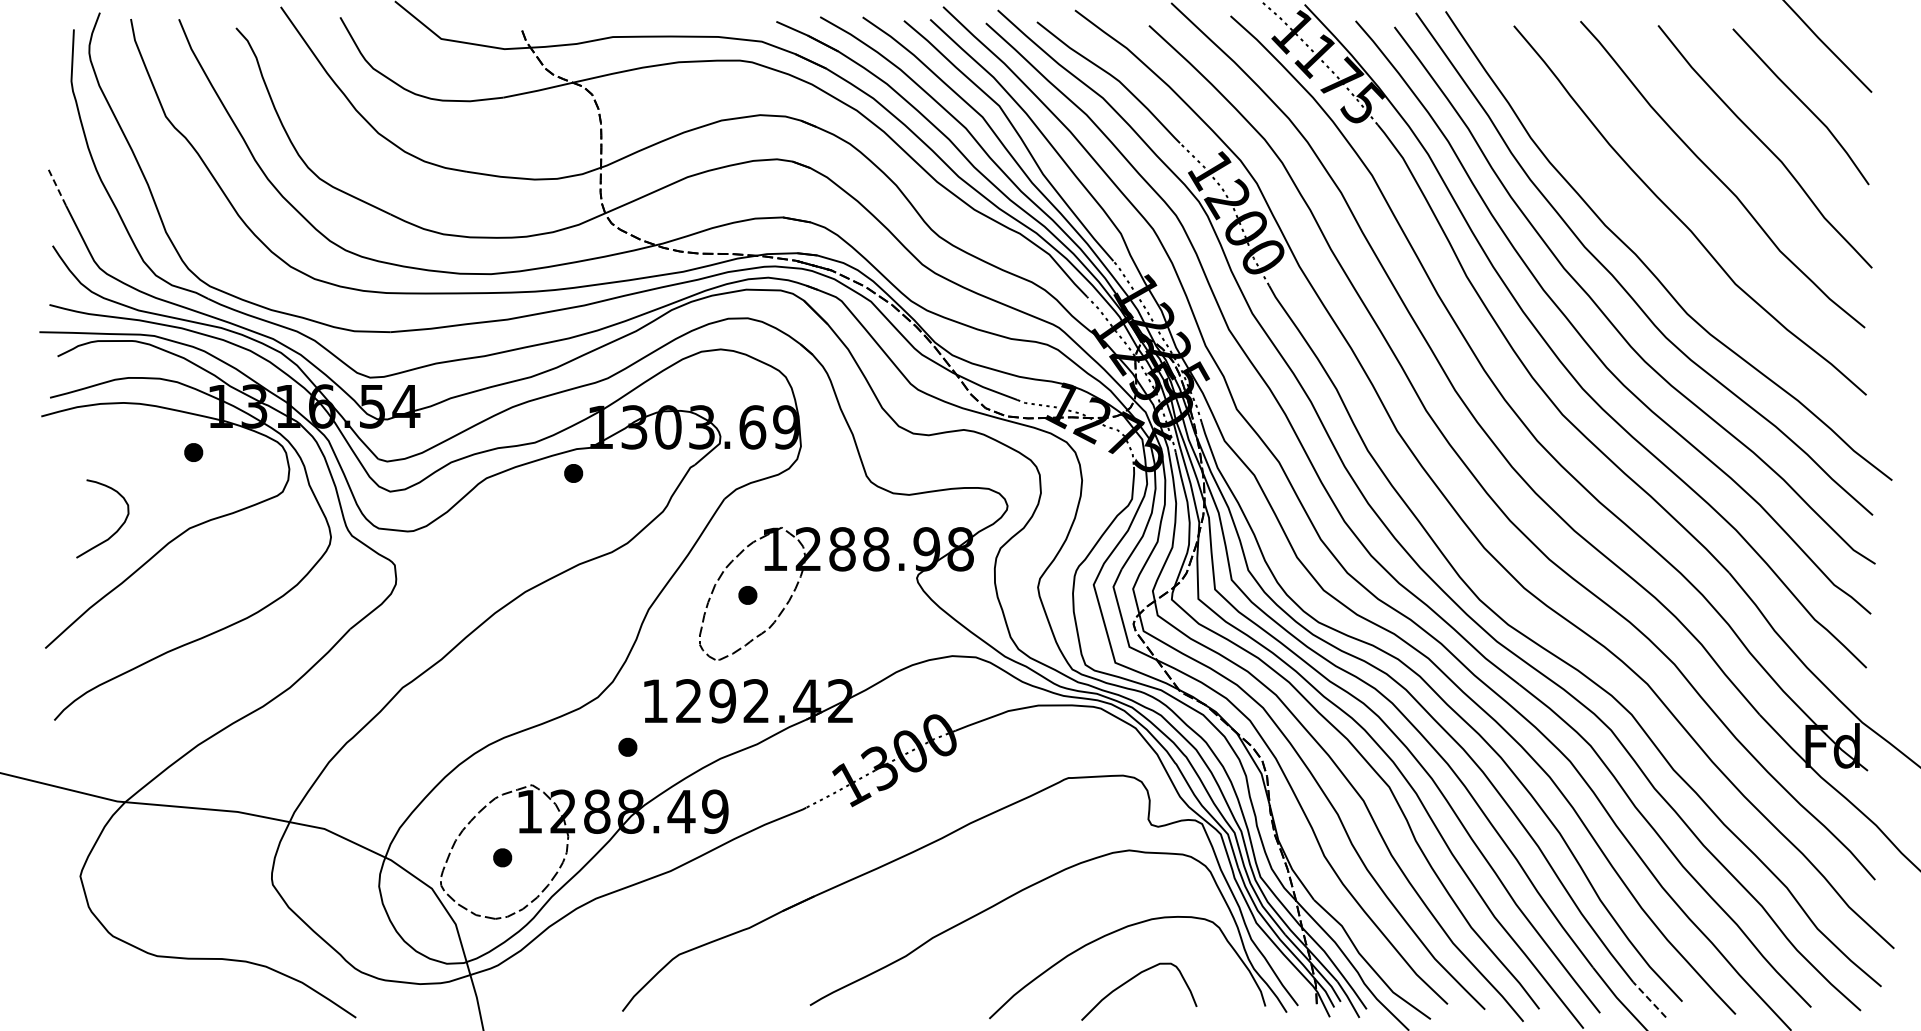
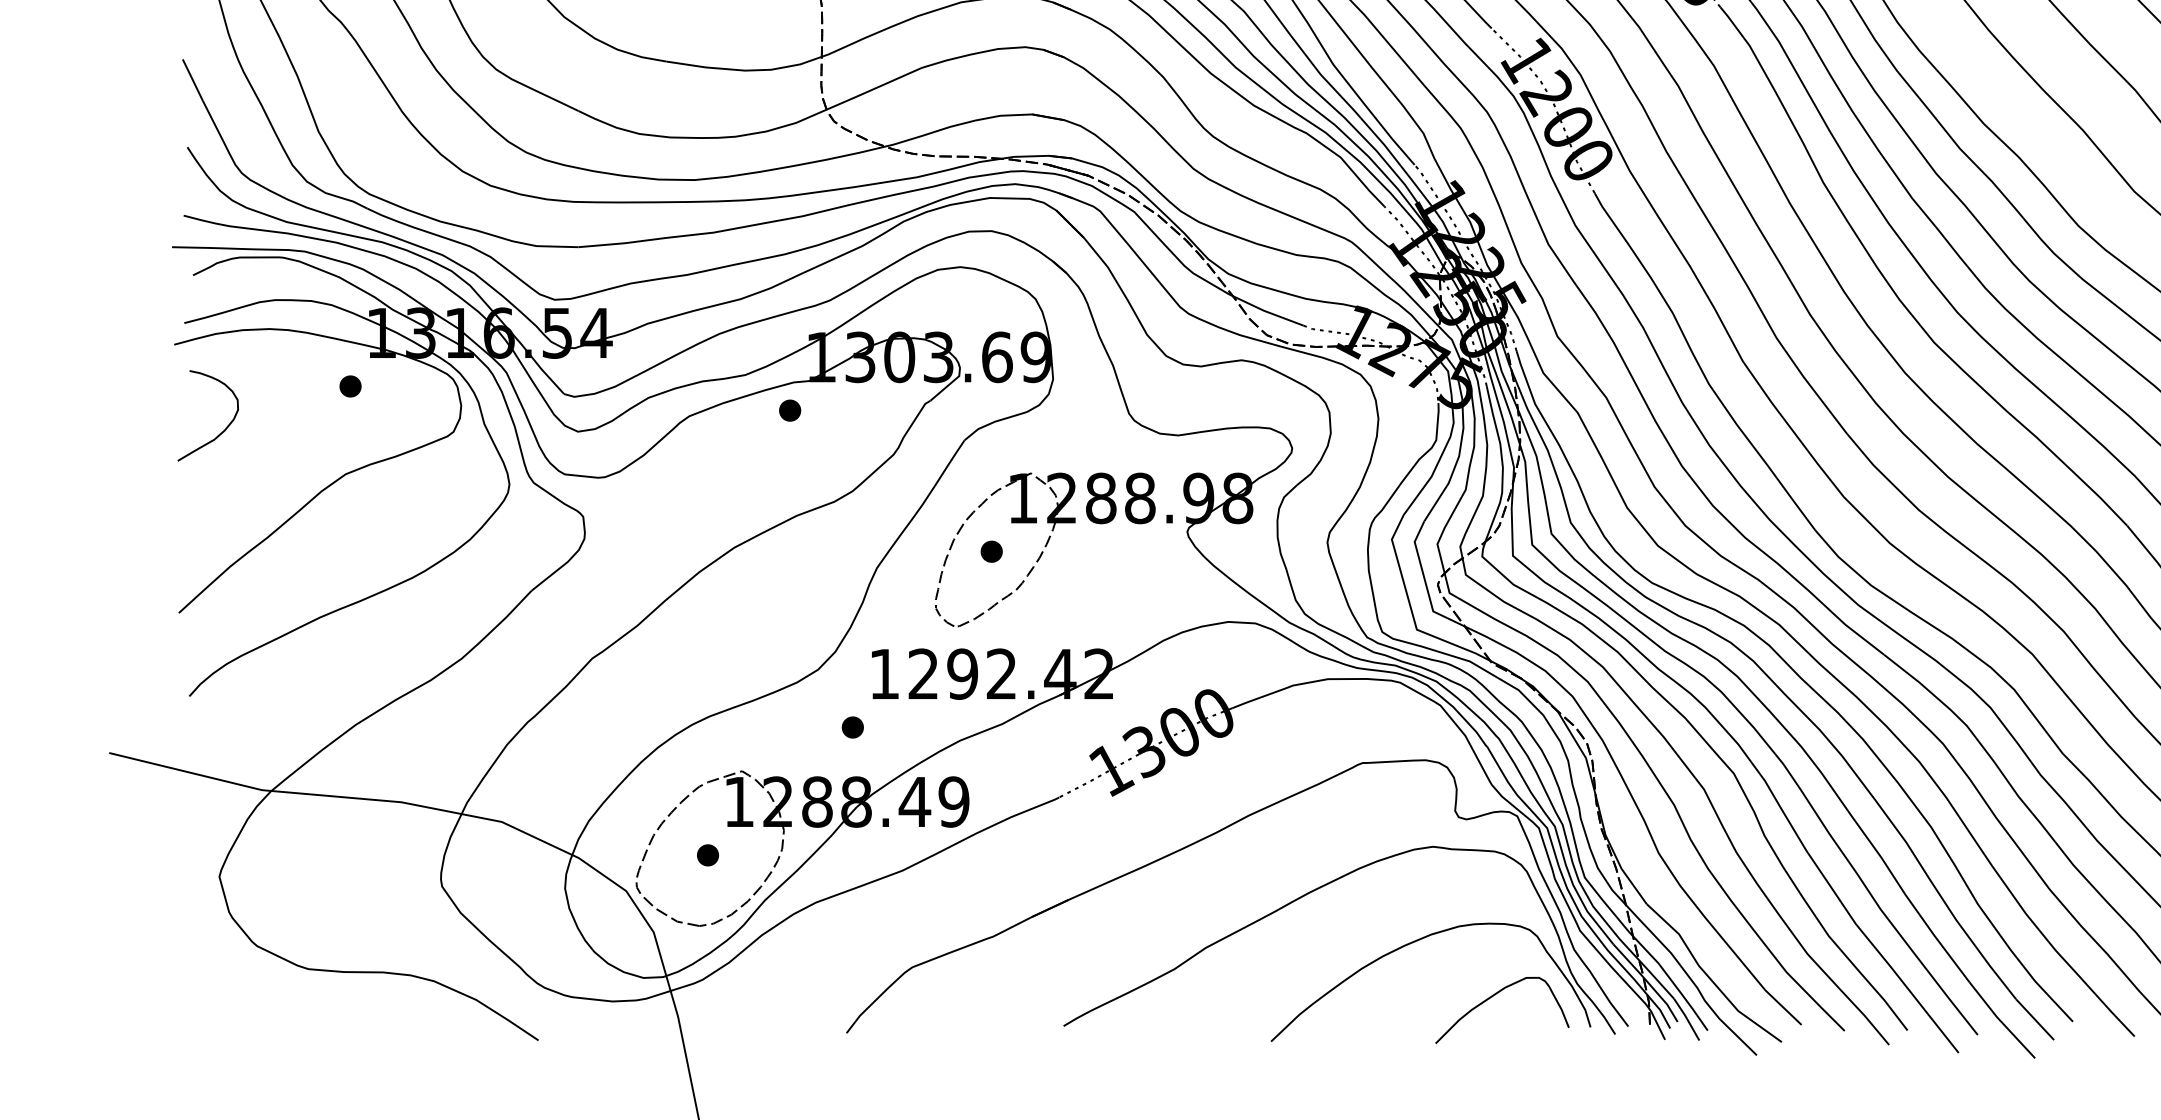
line: (57, 187) -> (192, 79), dashed -> solid
curve: (115, 531) -> (223, 430), moved
curve: (1131, 980) -> (1493, 997), moved
line: (1649, 999) -> (2034, 1019), dashed -> solid

